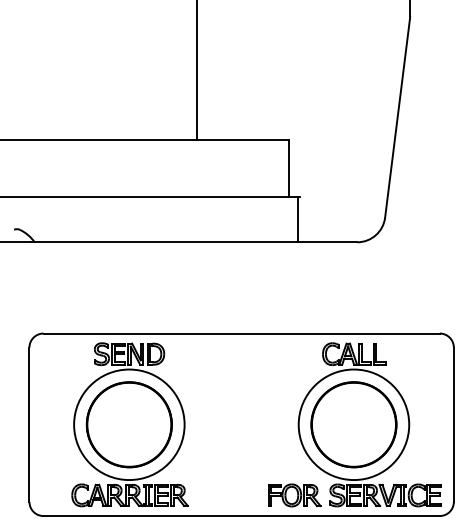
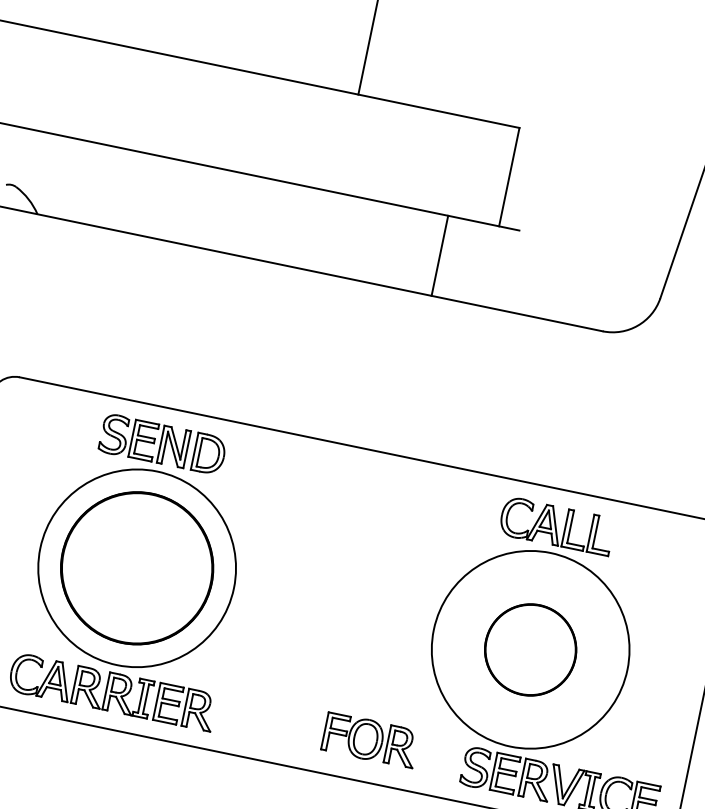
line: (297, 219) -> (439, 255), moved
circle: (353, 424) -> (529, 649), size x0.6
part: (294, 495) -> (370, 740), moved

